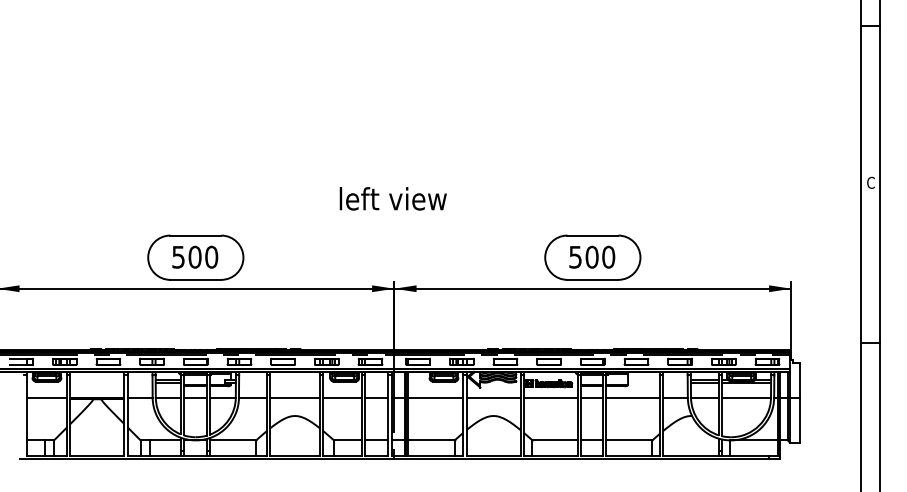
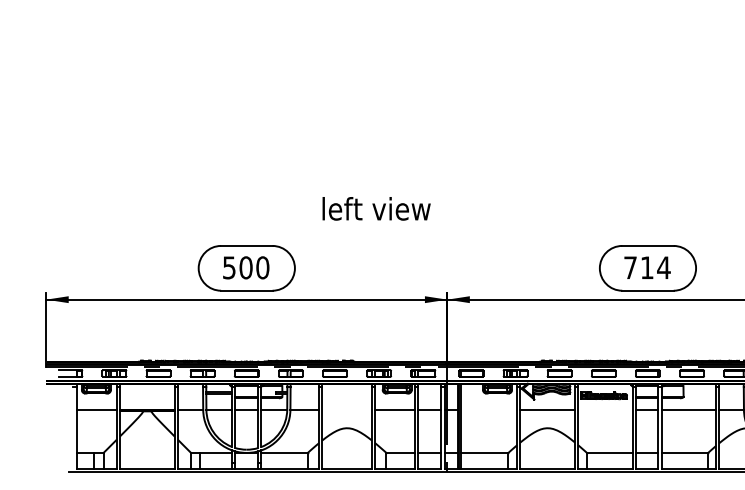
text: (392, 198) -> (375, 208), moved
text: (592, 256) -> (647, 267), 500 -> 714
line: (294, 397) -> (346, 409), removed
line: (435, 397) -> (488, 409), removed
line: (550, 397) -> (605, 409), removed

